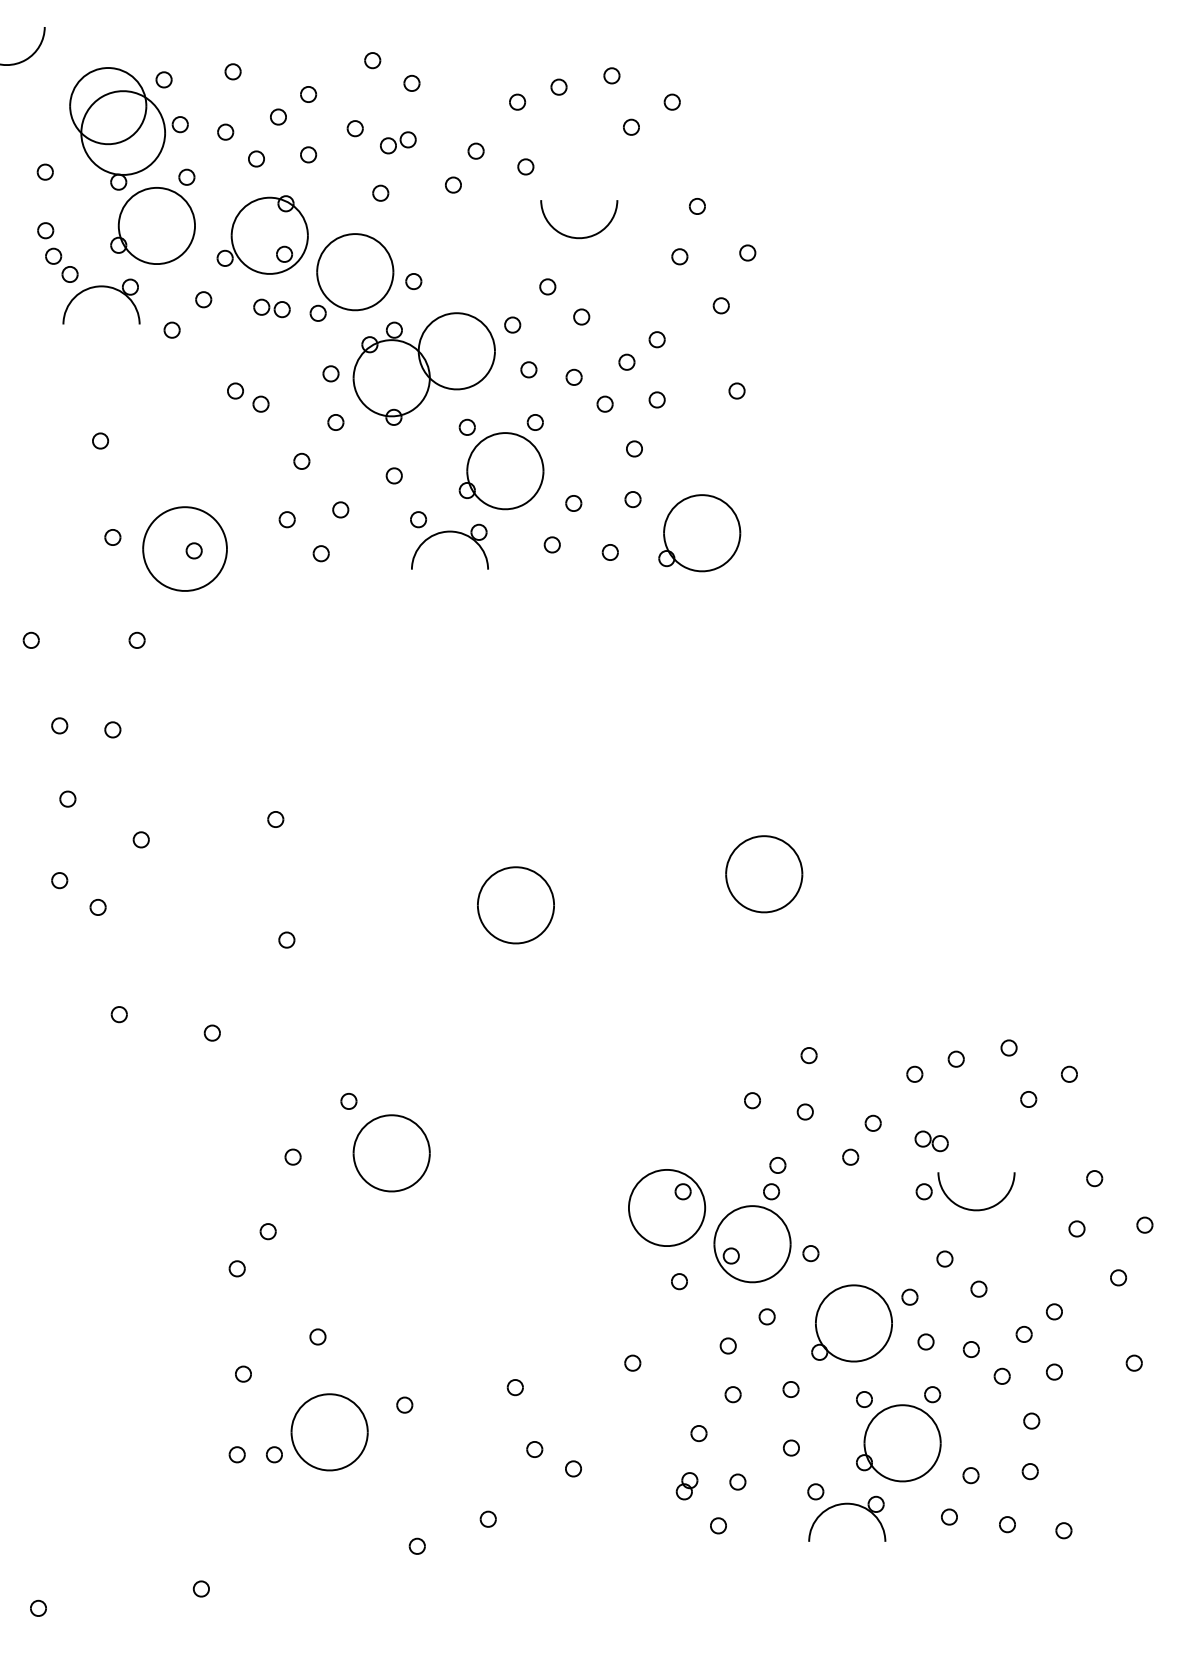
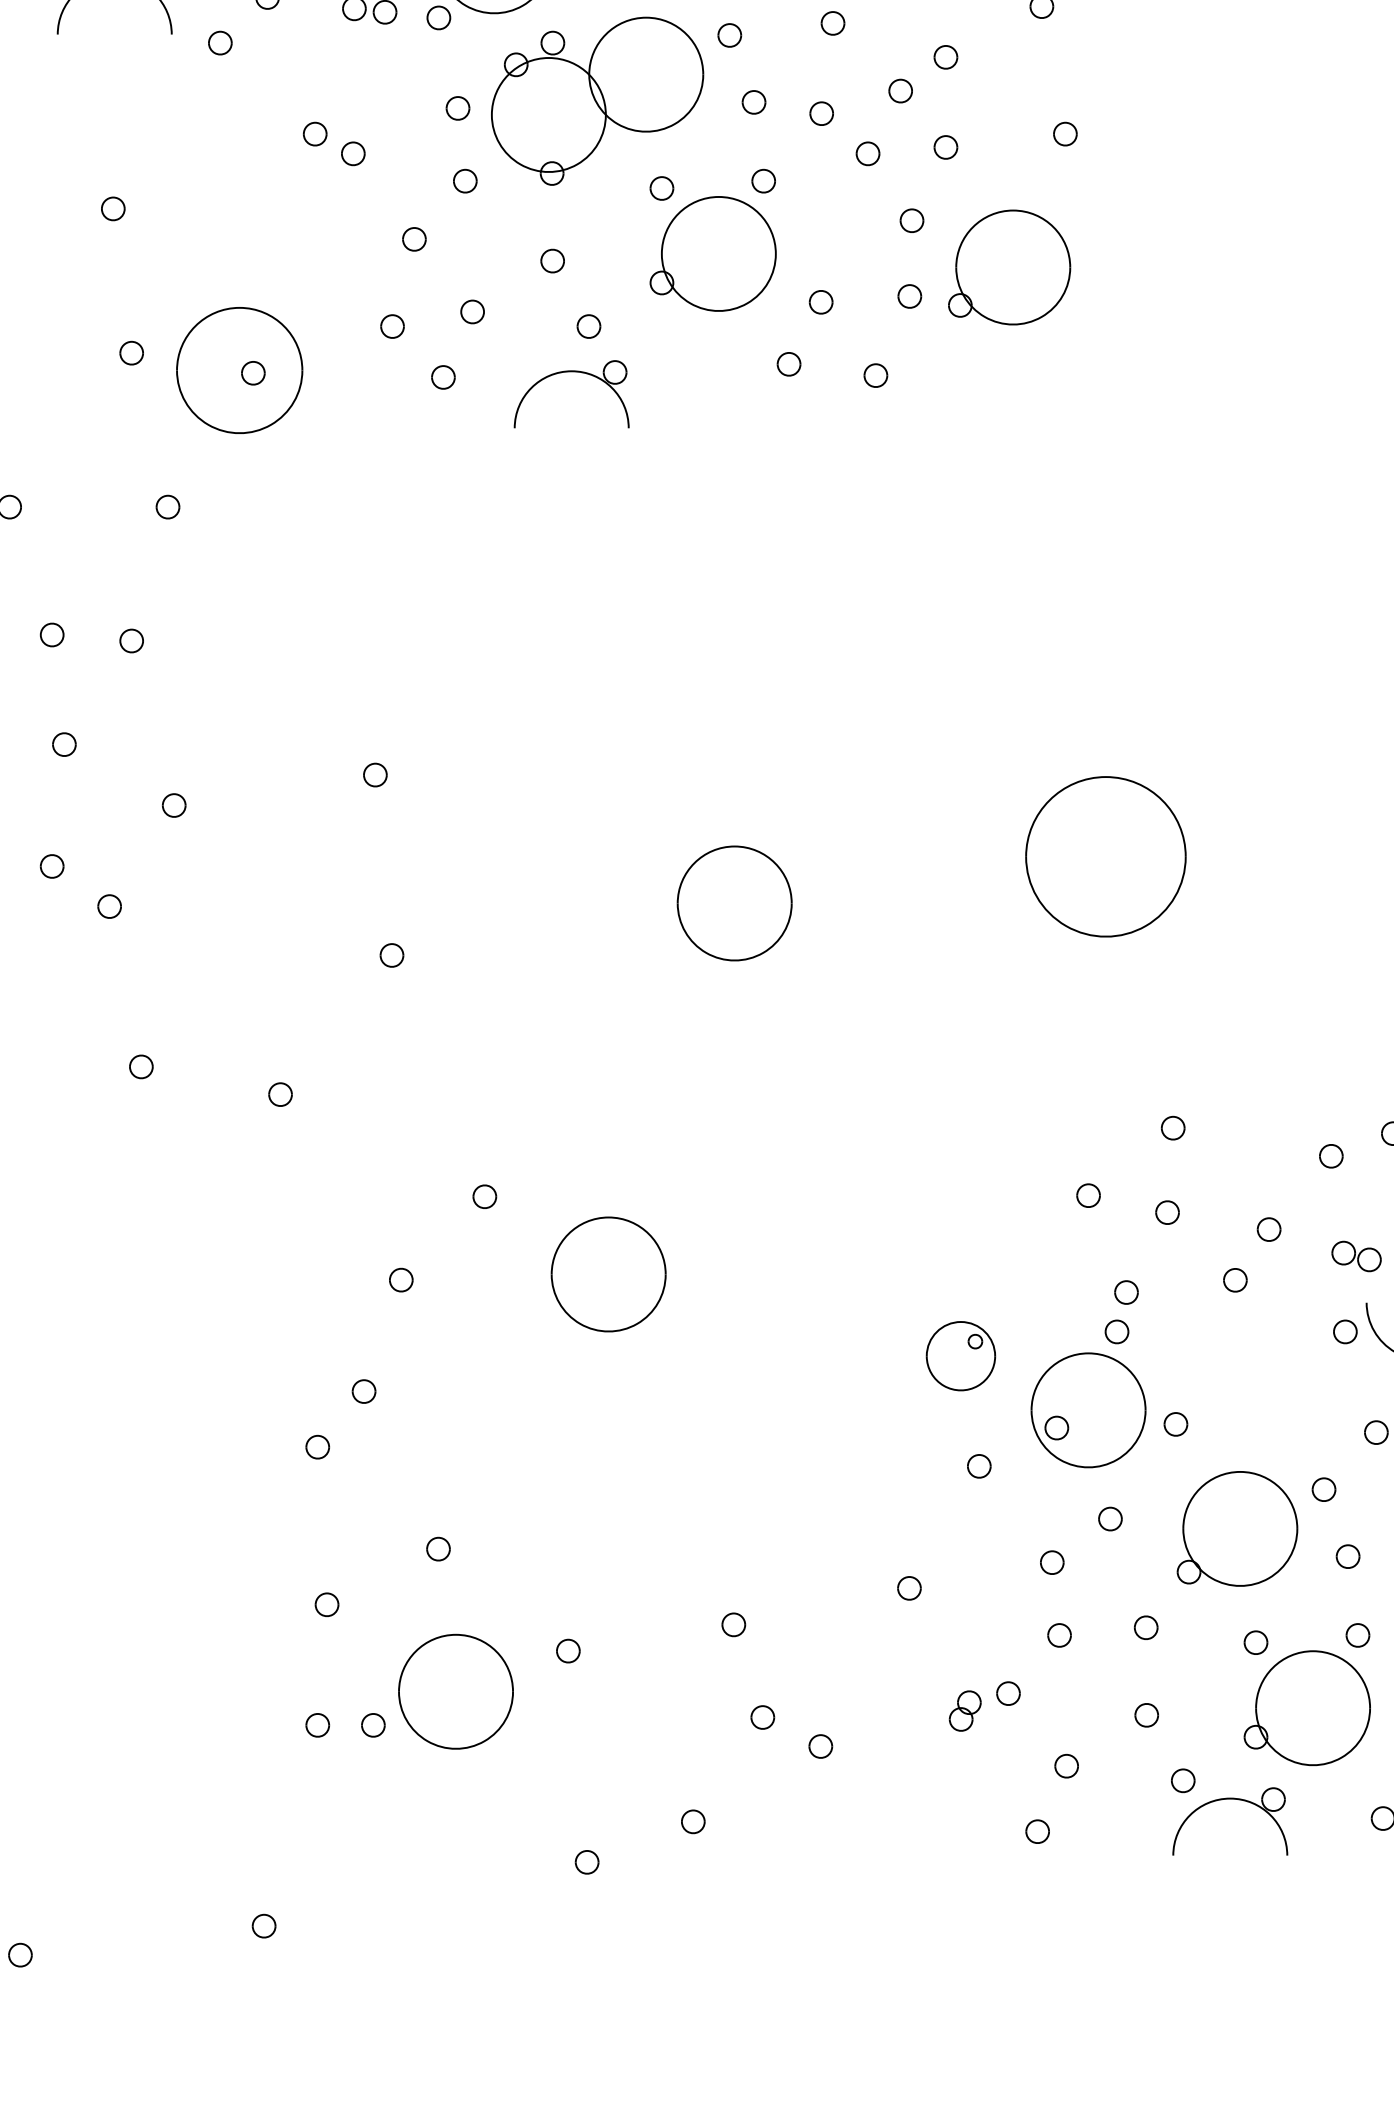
part: (449, 532) -> (570, 372), moved
part: (699, 533) -> (1009, 267), moved
part: (764, 874) -> (1106, 857), size x1.4
part: (391, 1153) -> (608, 1274), moved
part: (667, 1207) -> (961, 1355), size x0.6
part: (686, 1486) -> (964, 1711), moved

